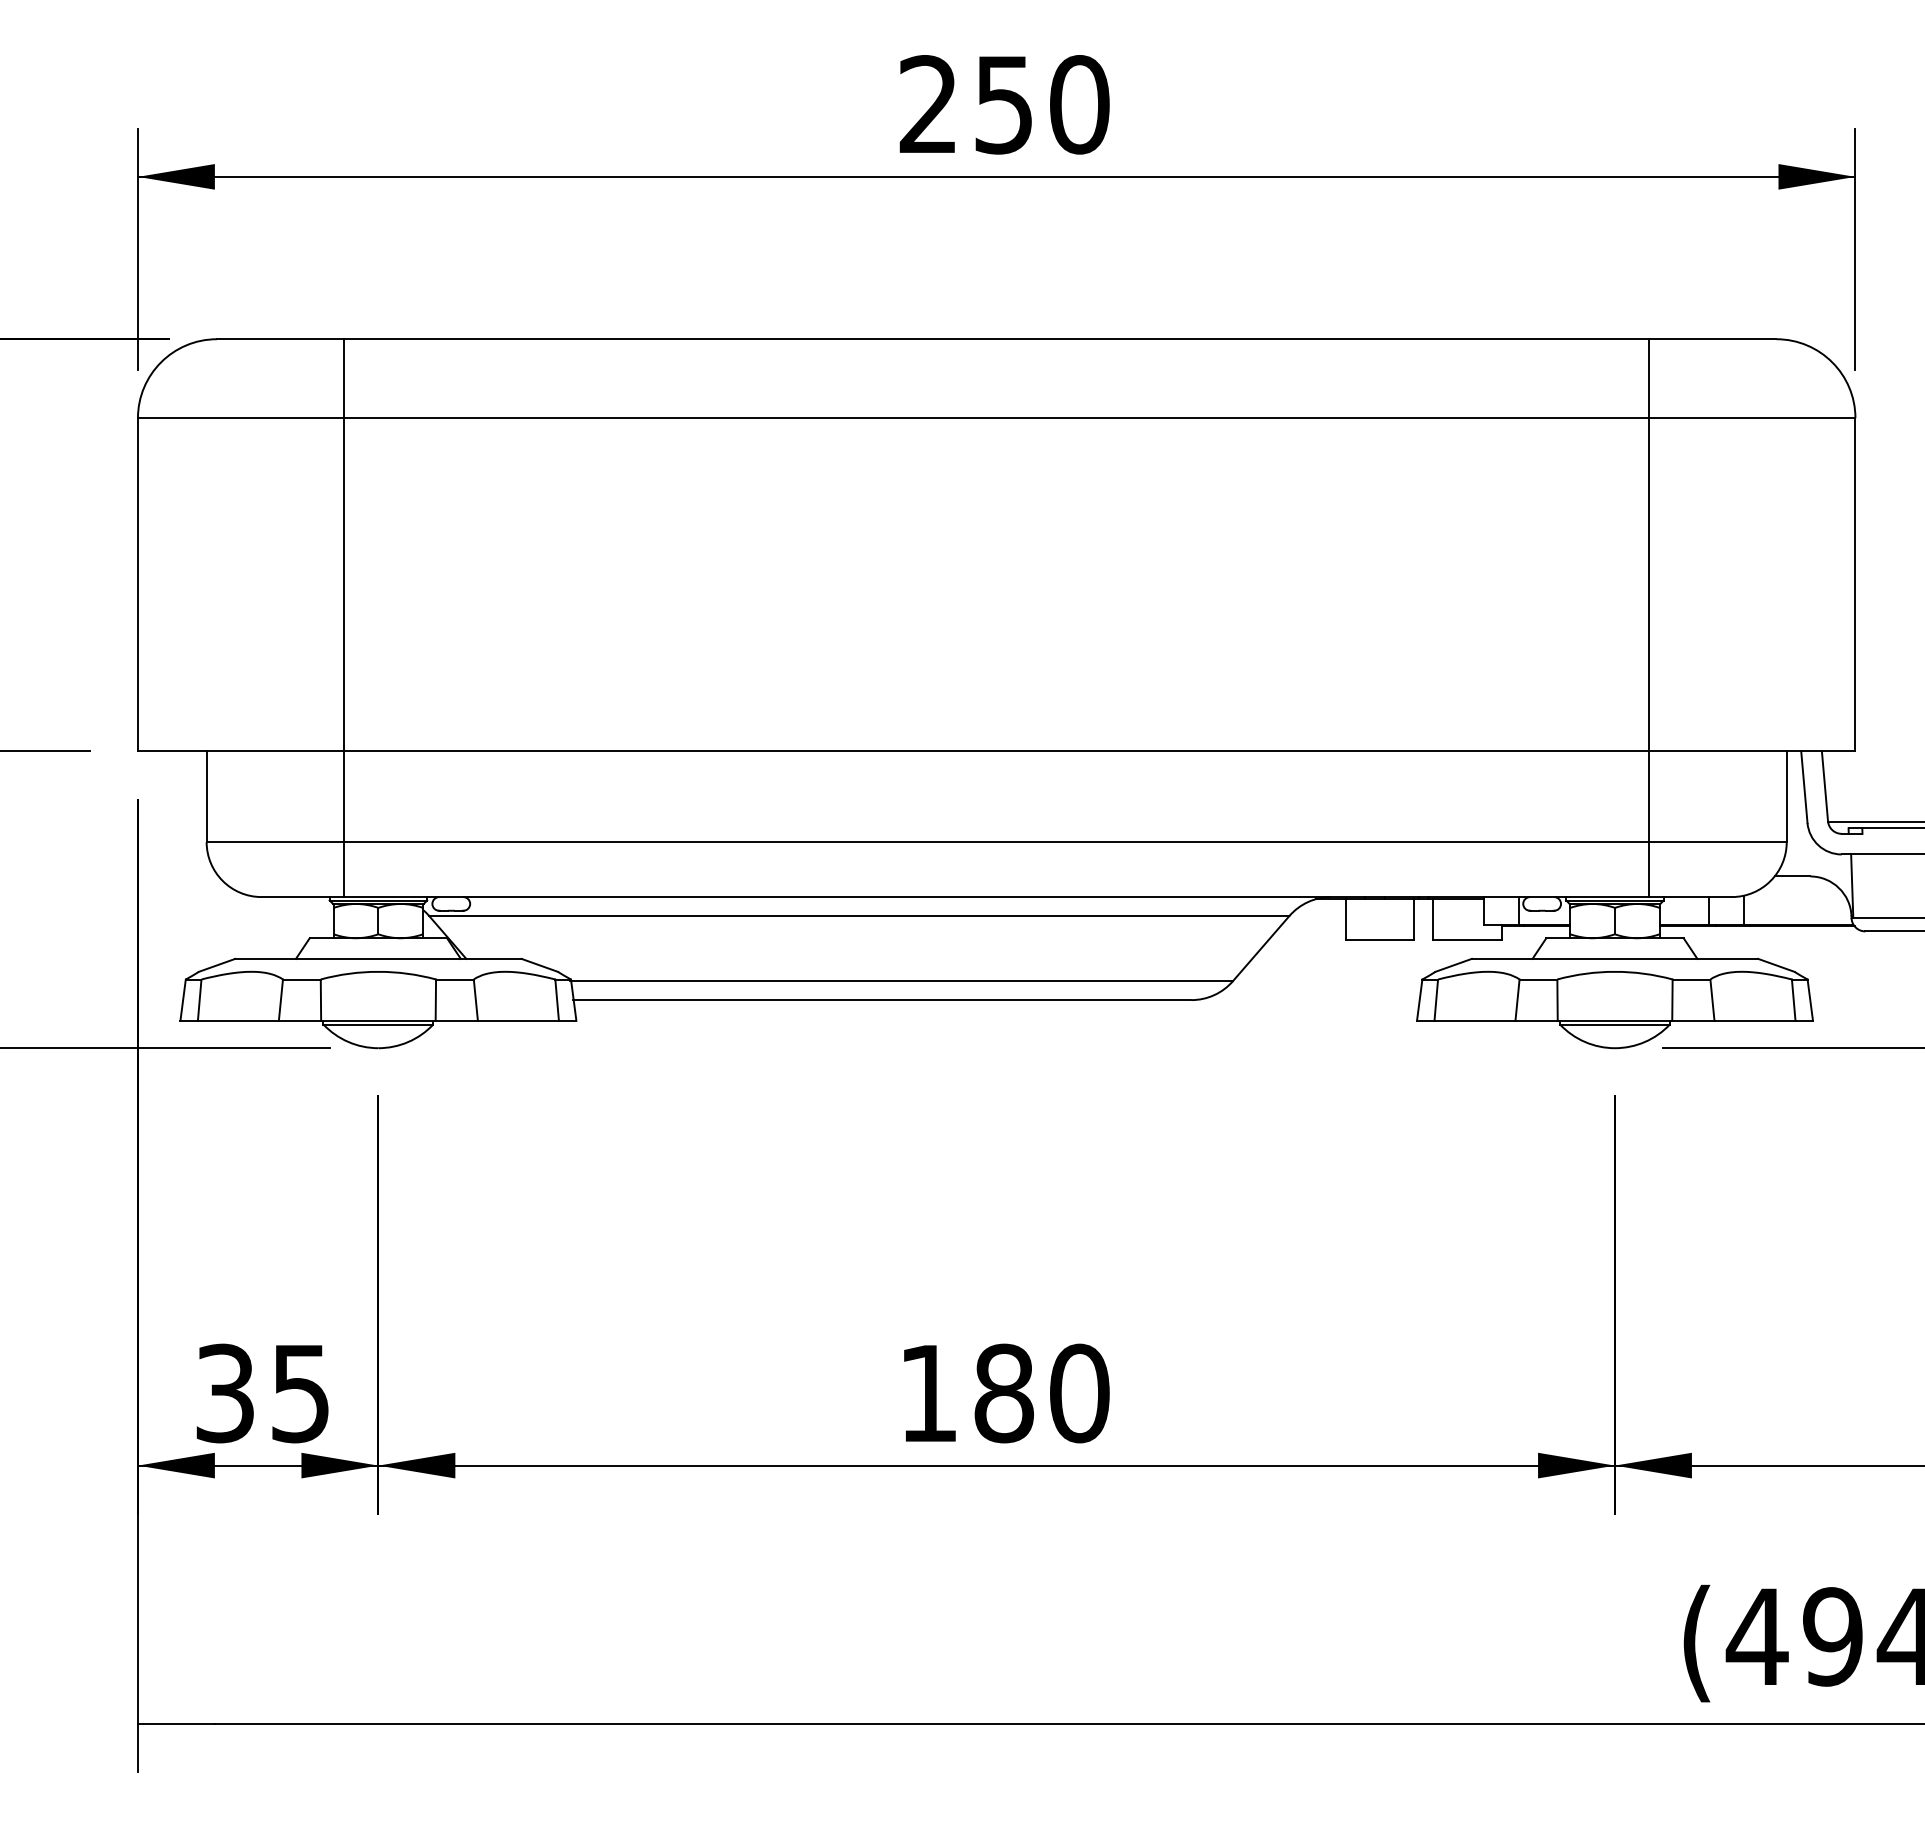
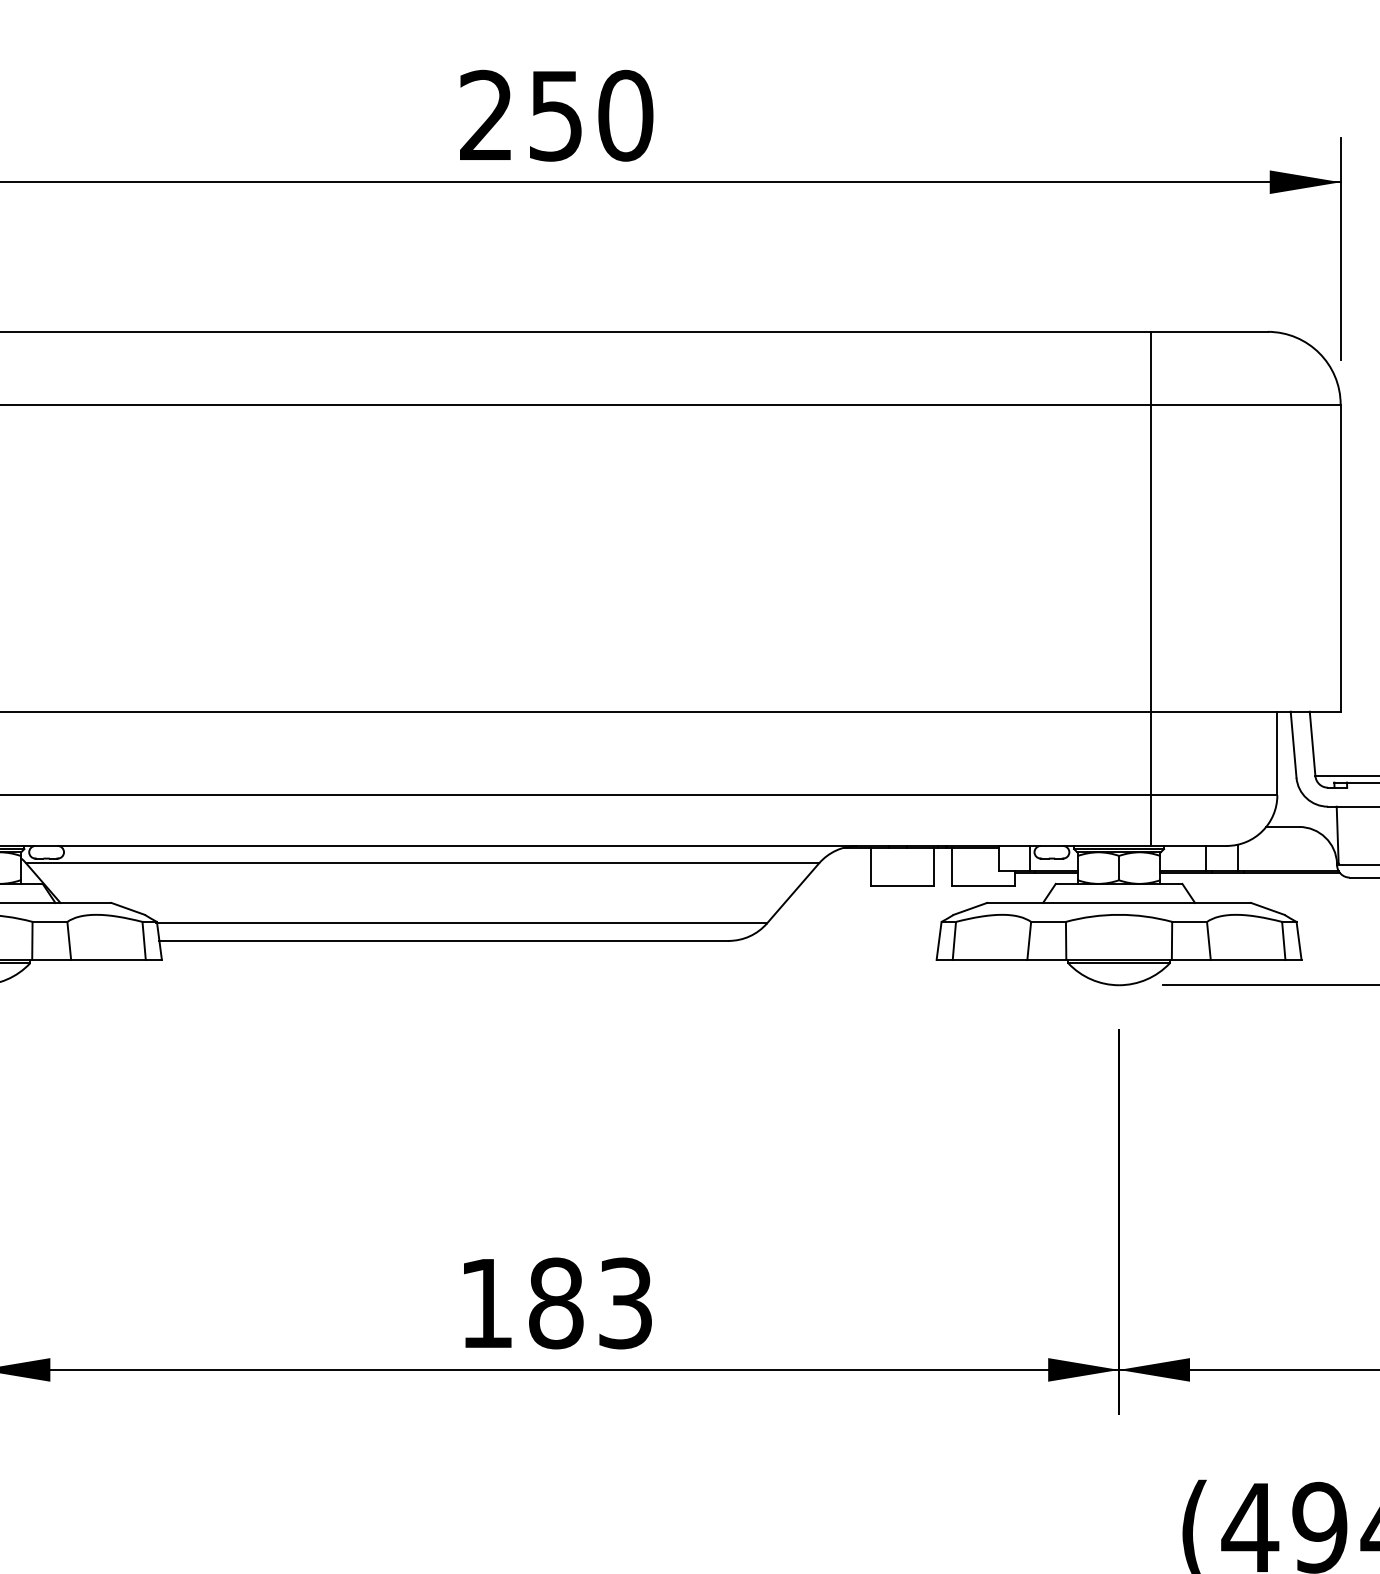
text: (1079, 1393) -> (625, 1303), 180 -> 183

